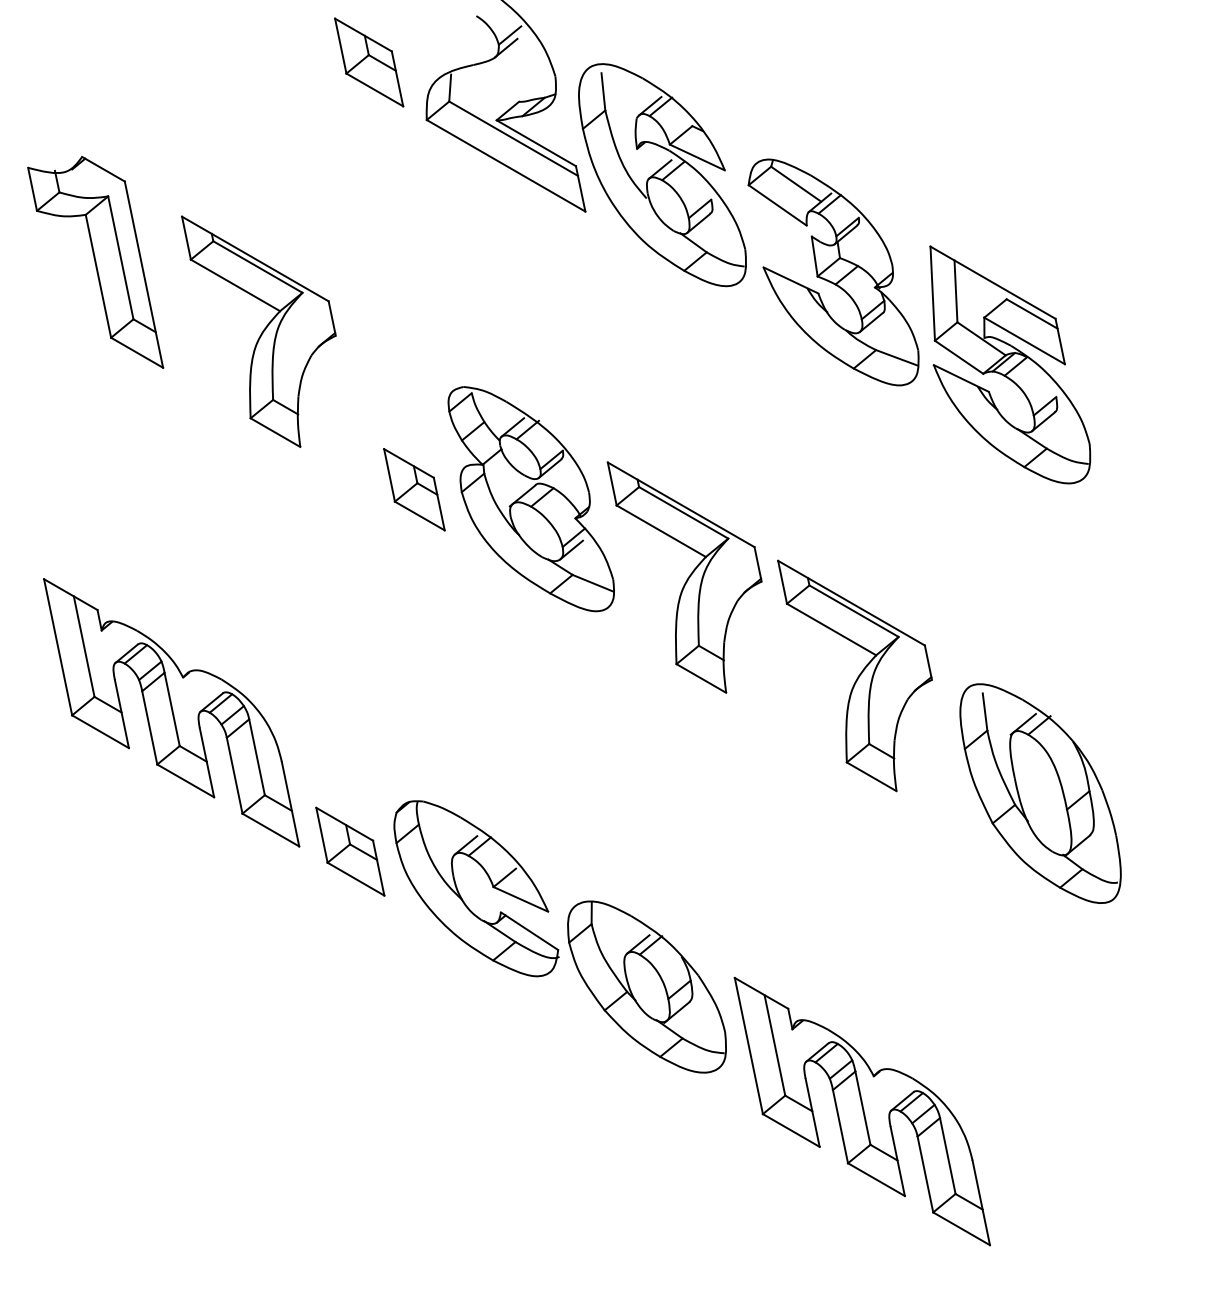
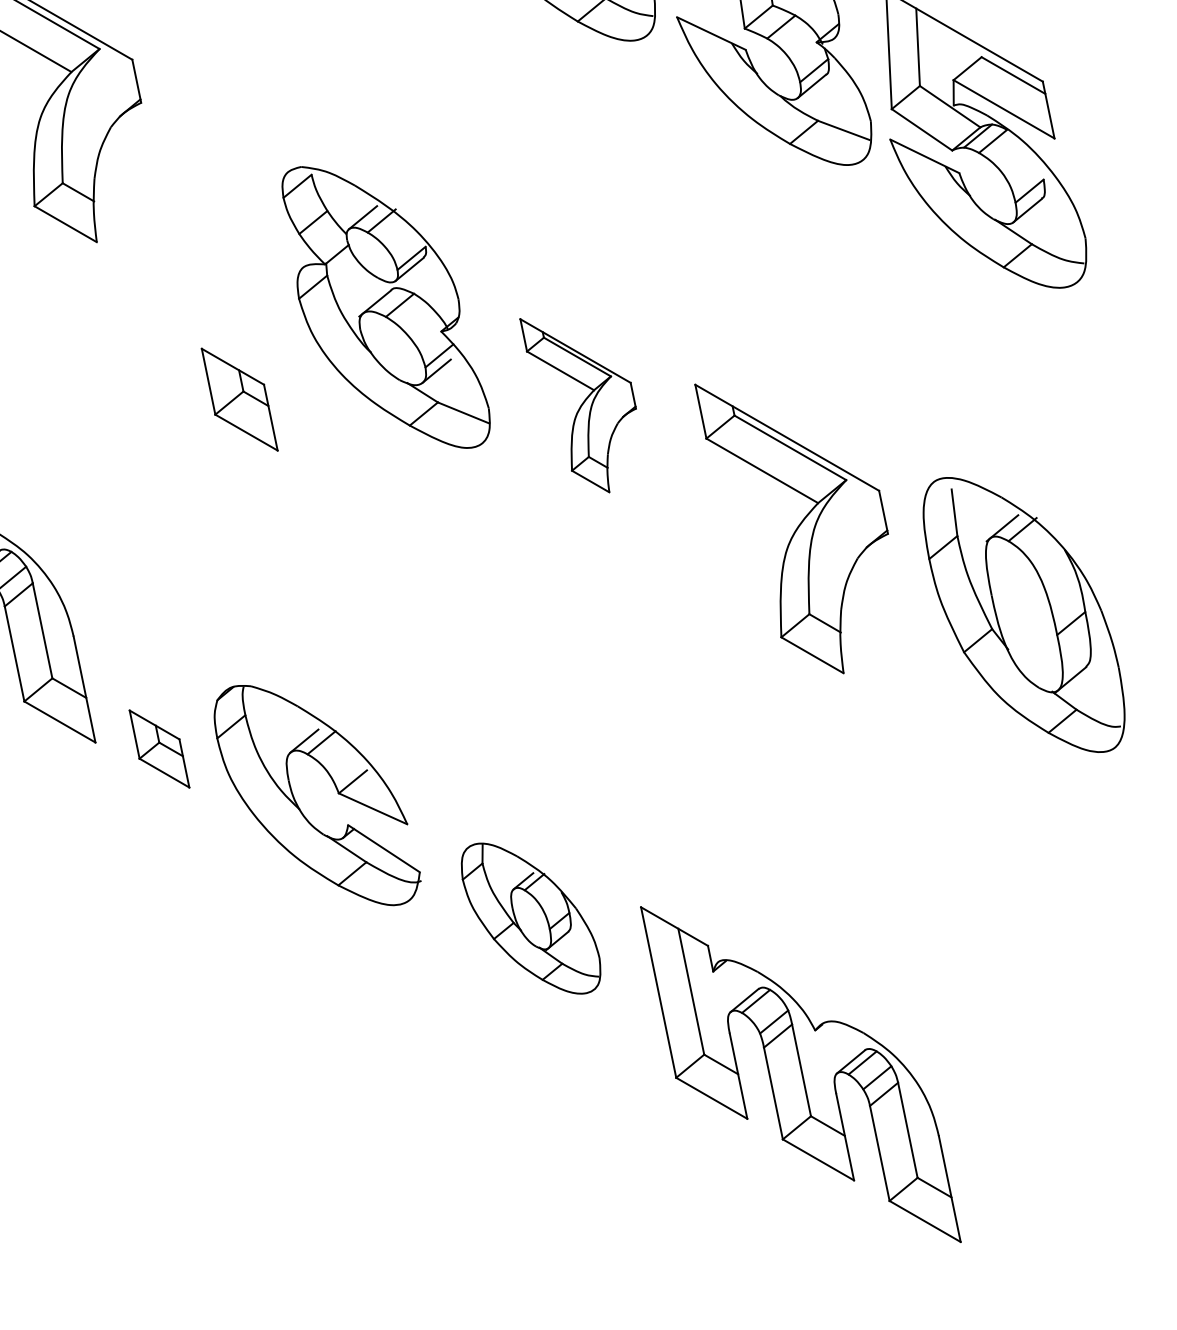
part: (414, 489) -> (239, 399), moved
part: (684, 577) -> (578, 405), size x0.6
part: (1040, 793) -> (1023, 614), moved
part: (350, 851) -> (159, 748), size x0.7
part: (646, 986) -> (530, 917), size x0.7

